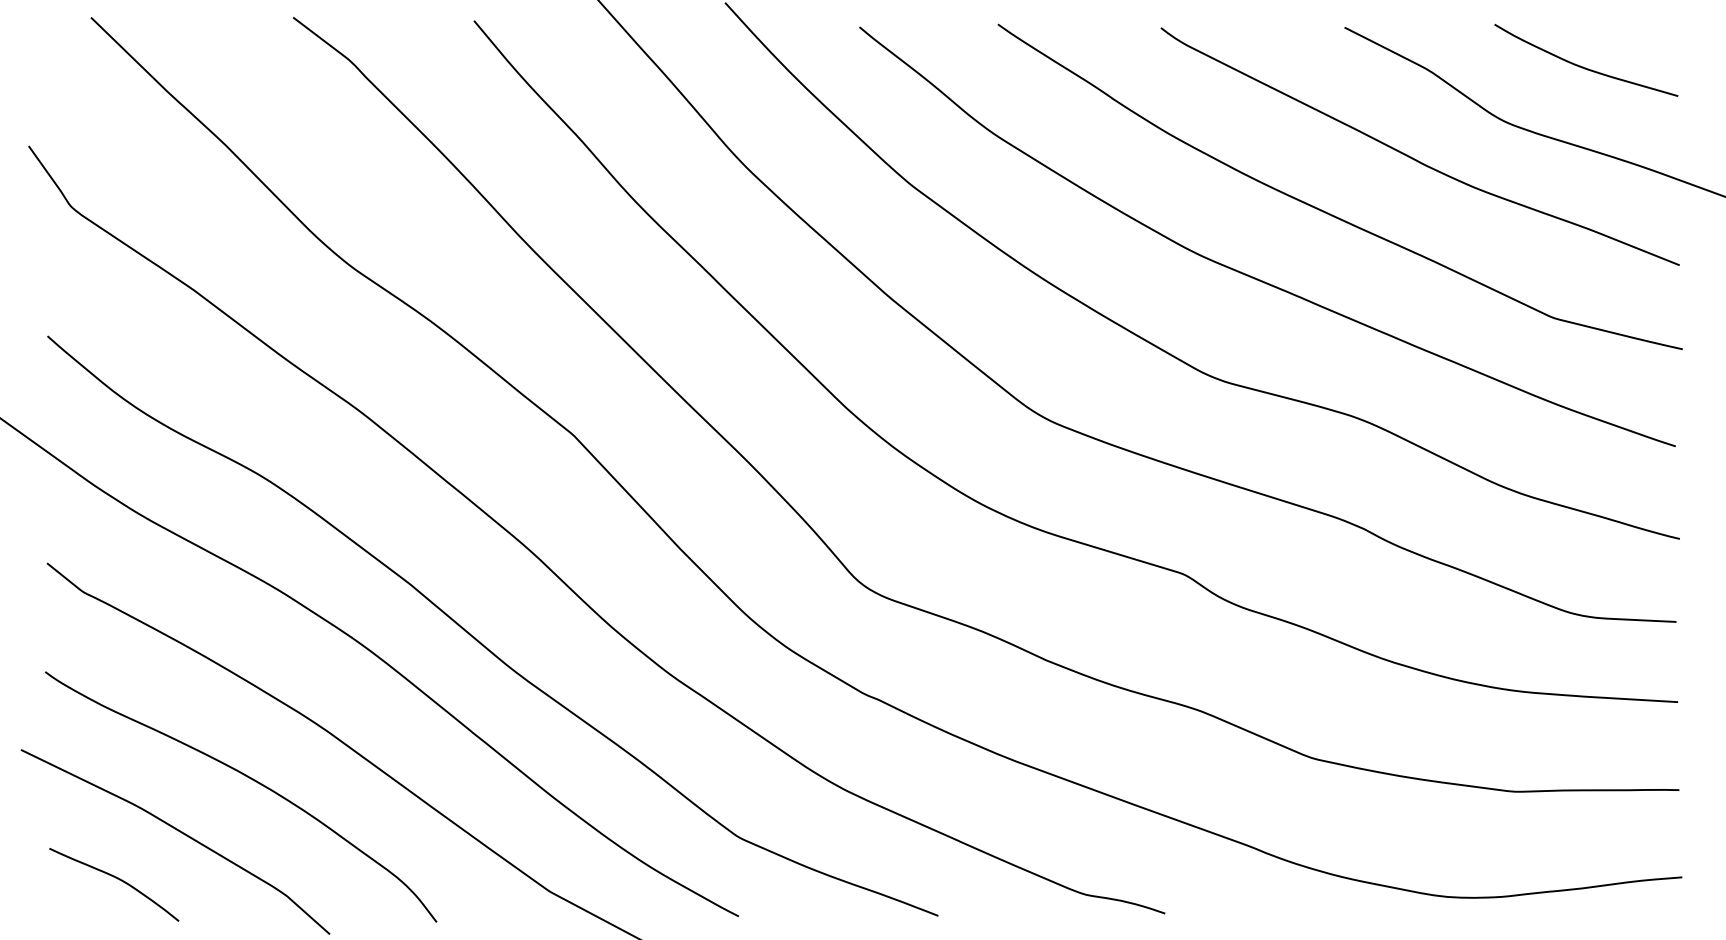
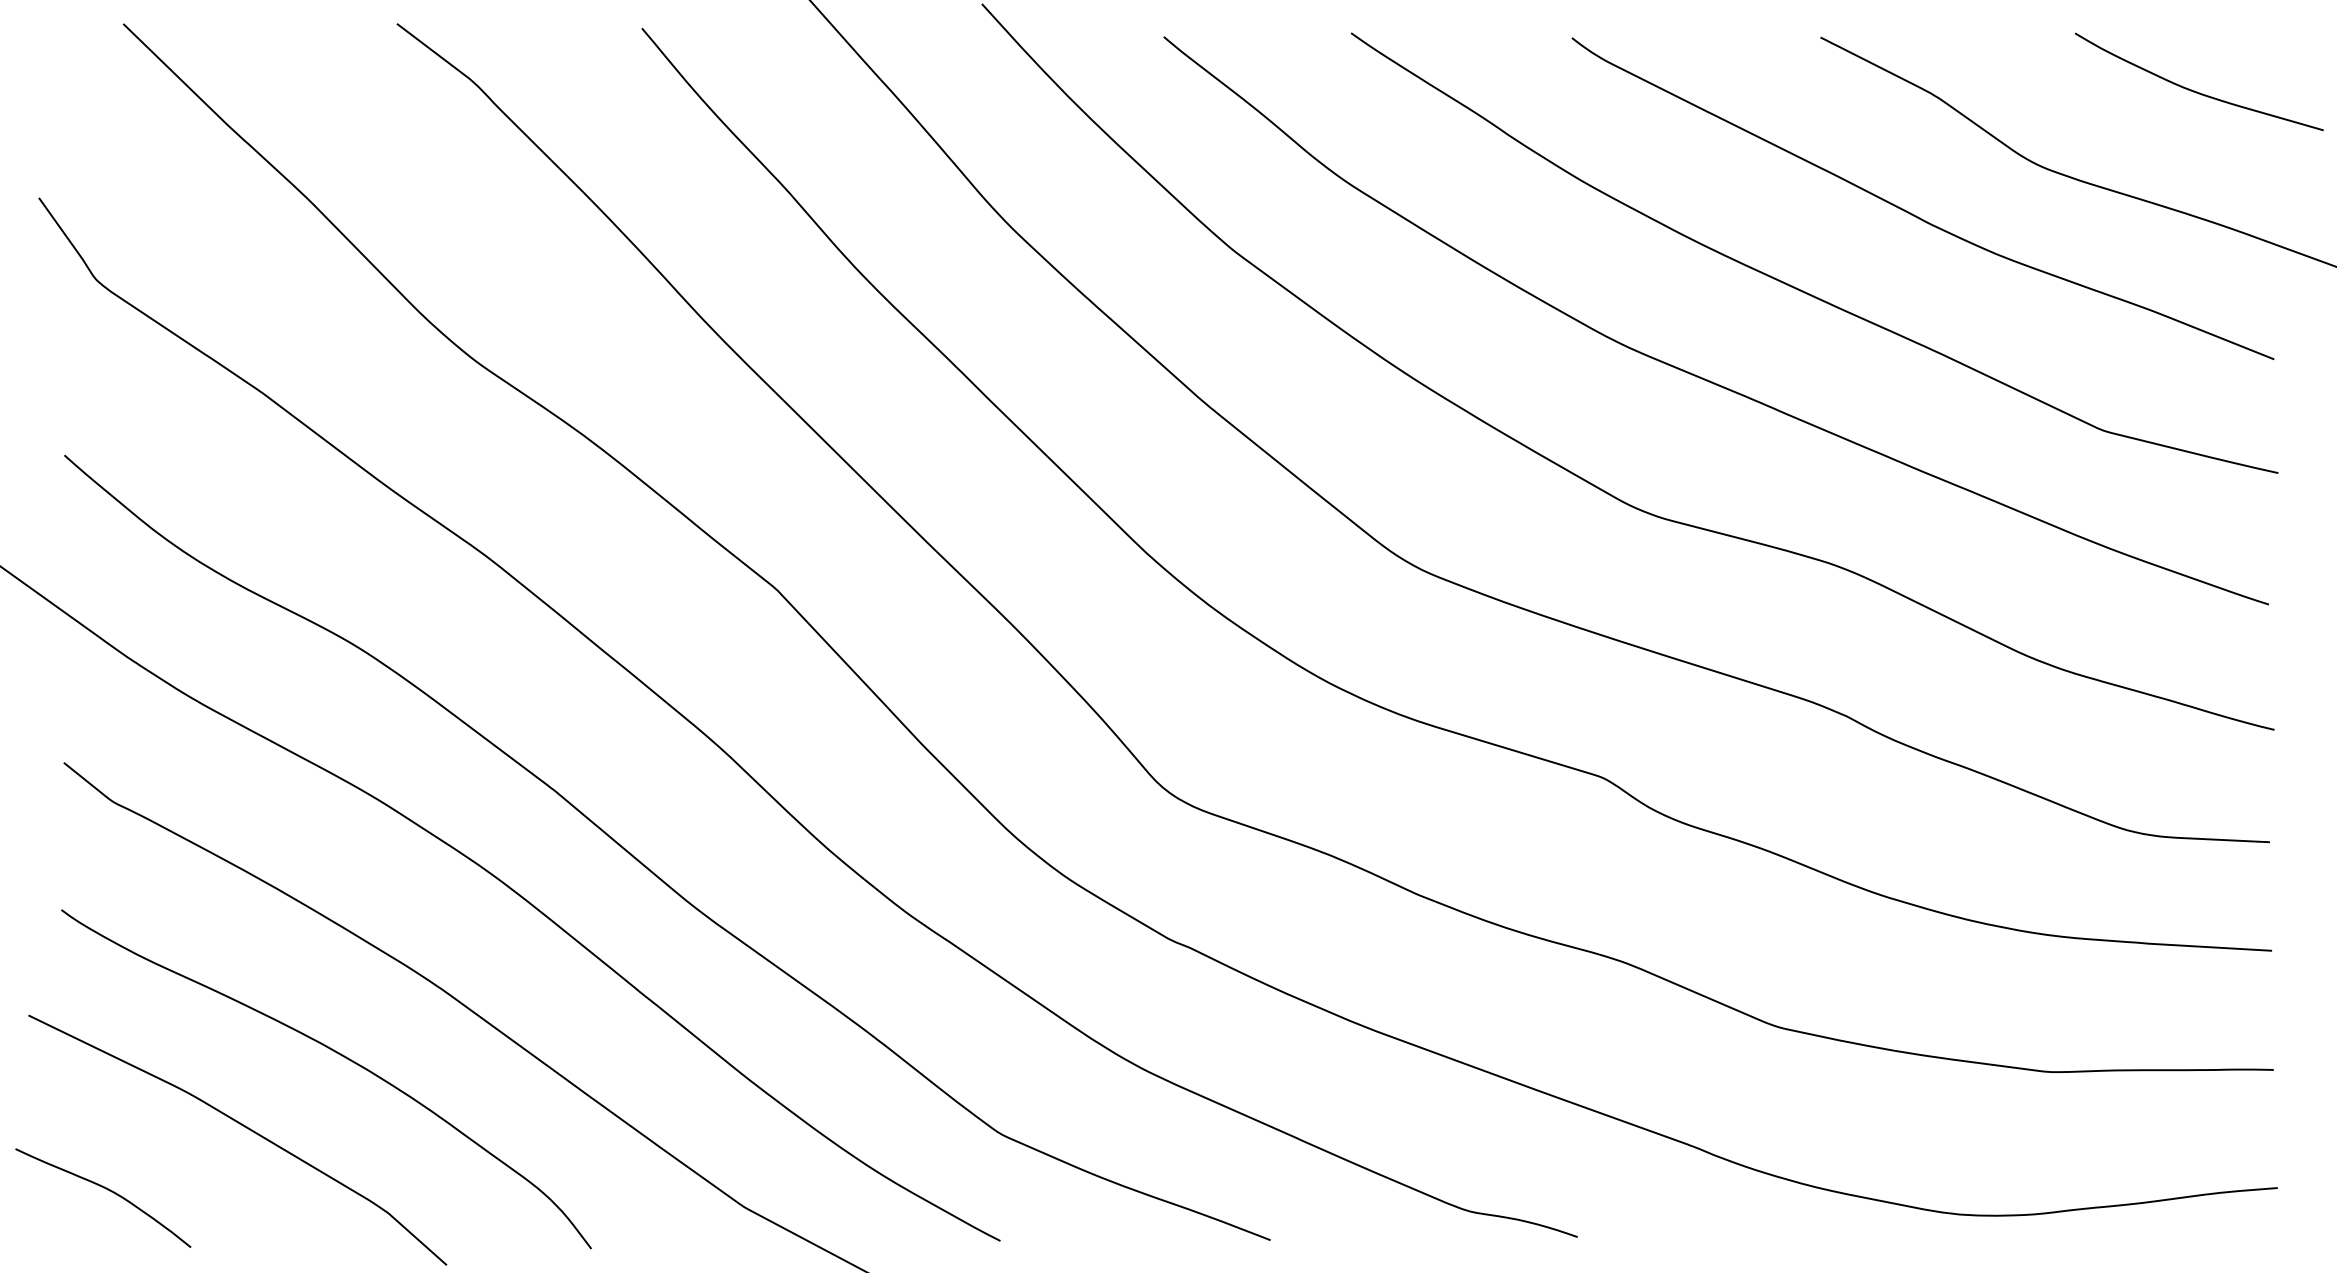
curve: (1583, 66) -> (2195, 90), moved
curve: (117, 879) -> (107, 1190), moved

